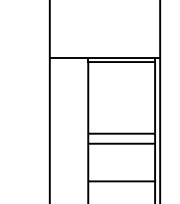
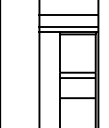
line: (104, 24) -> (68, 14), added
line: (104, 49) -> (68, 27), added

